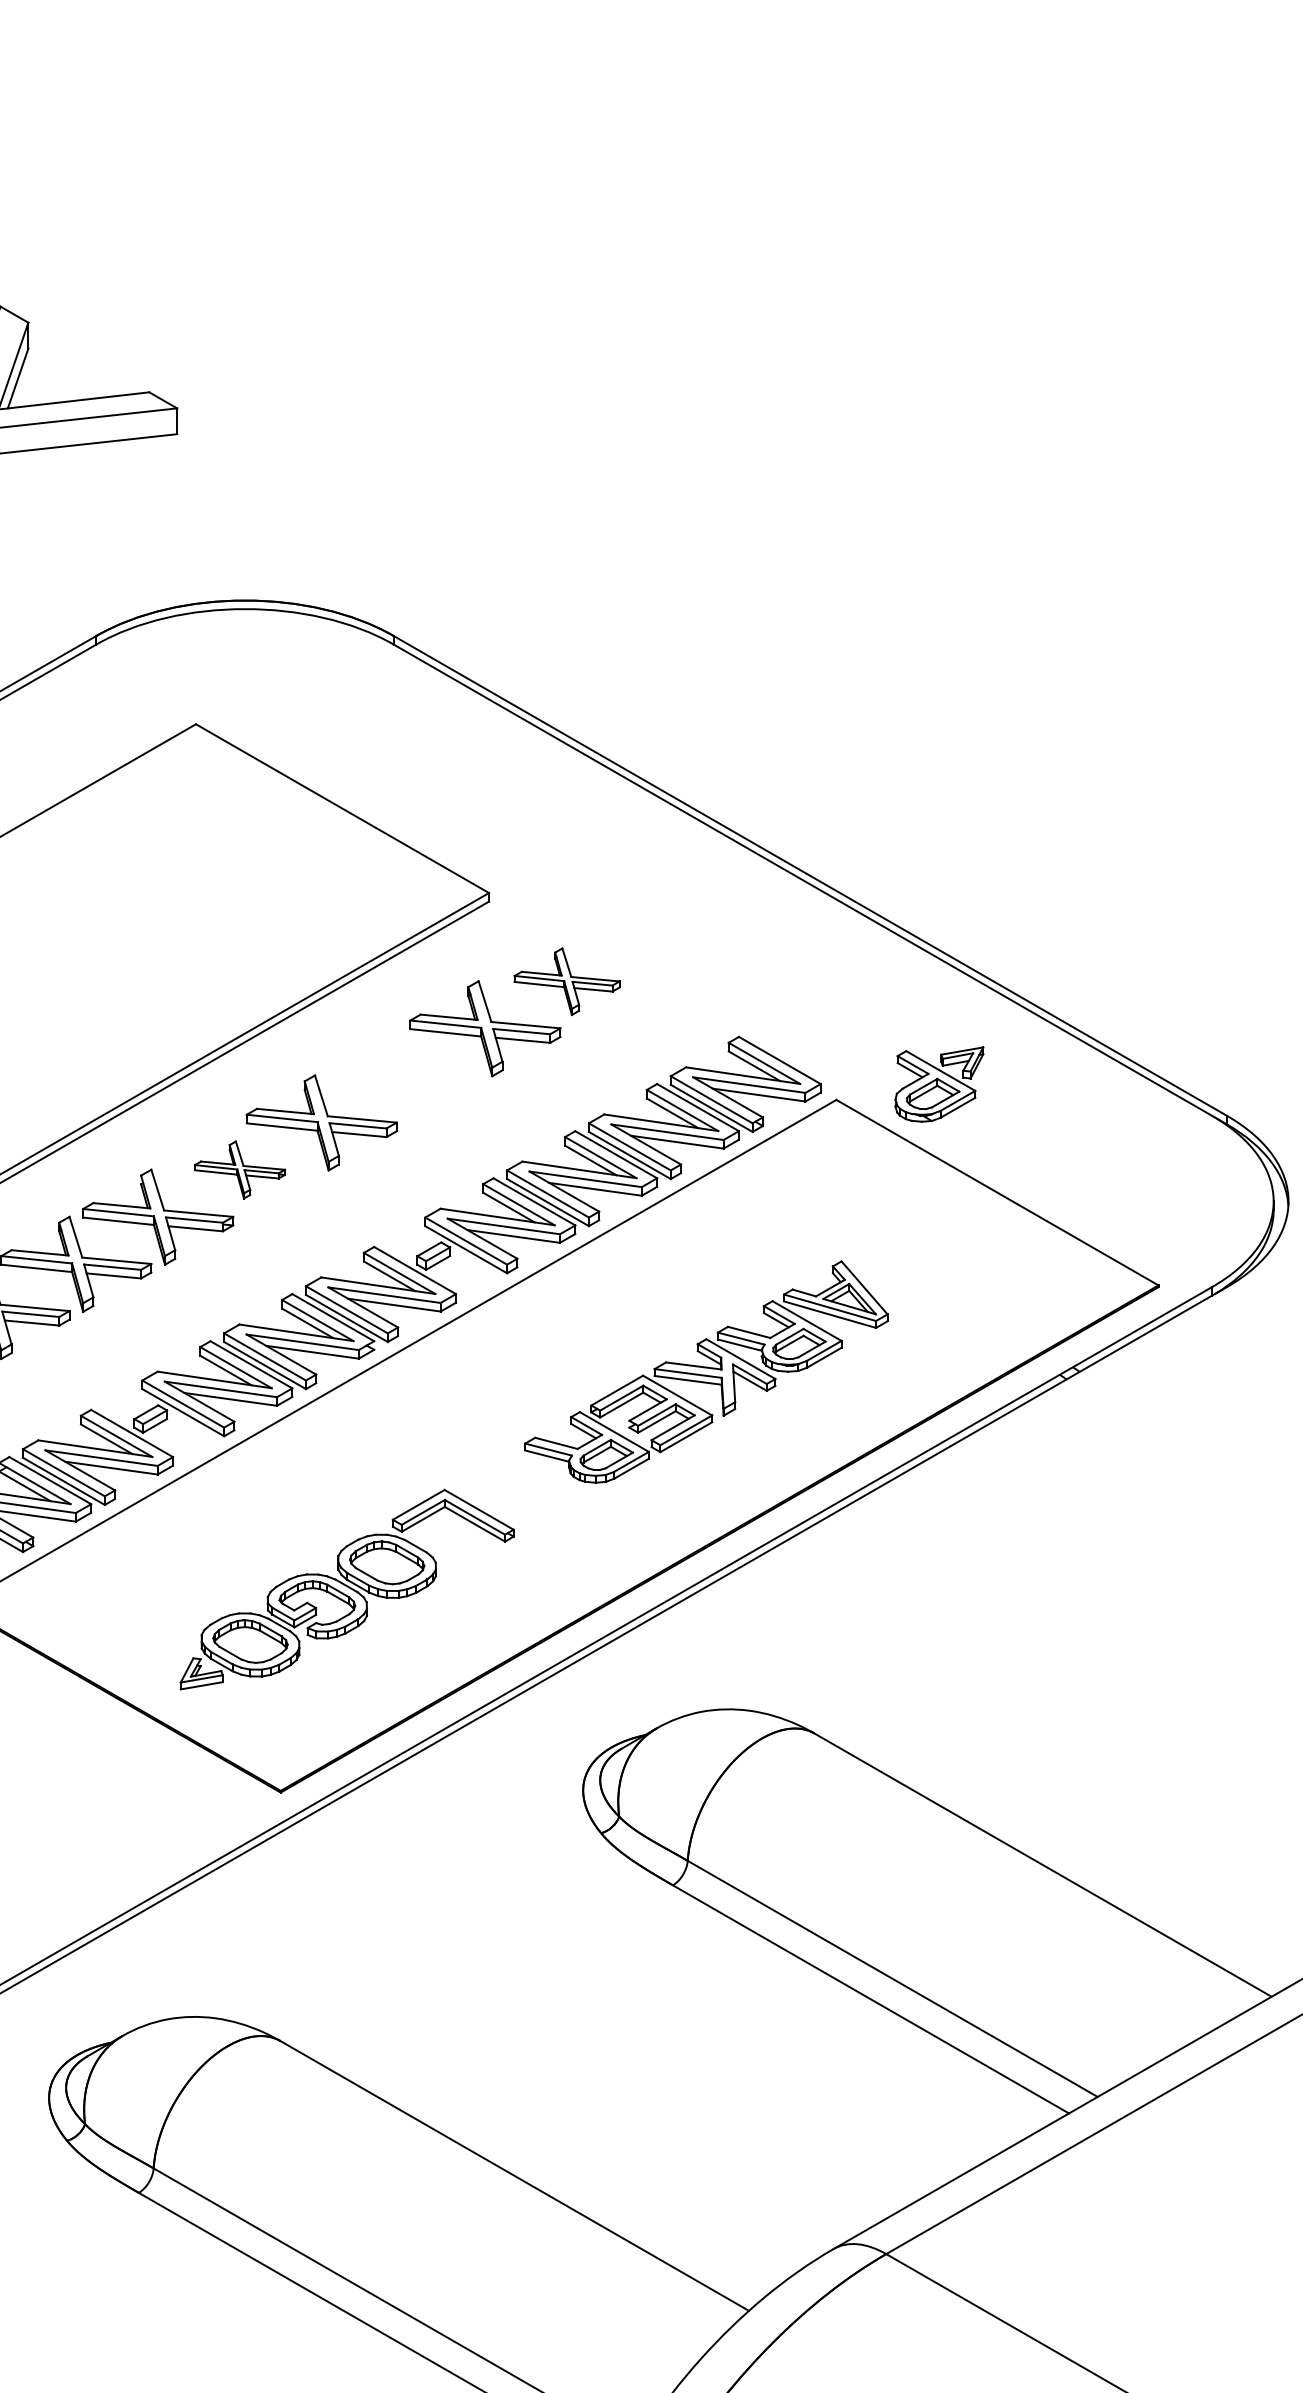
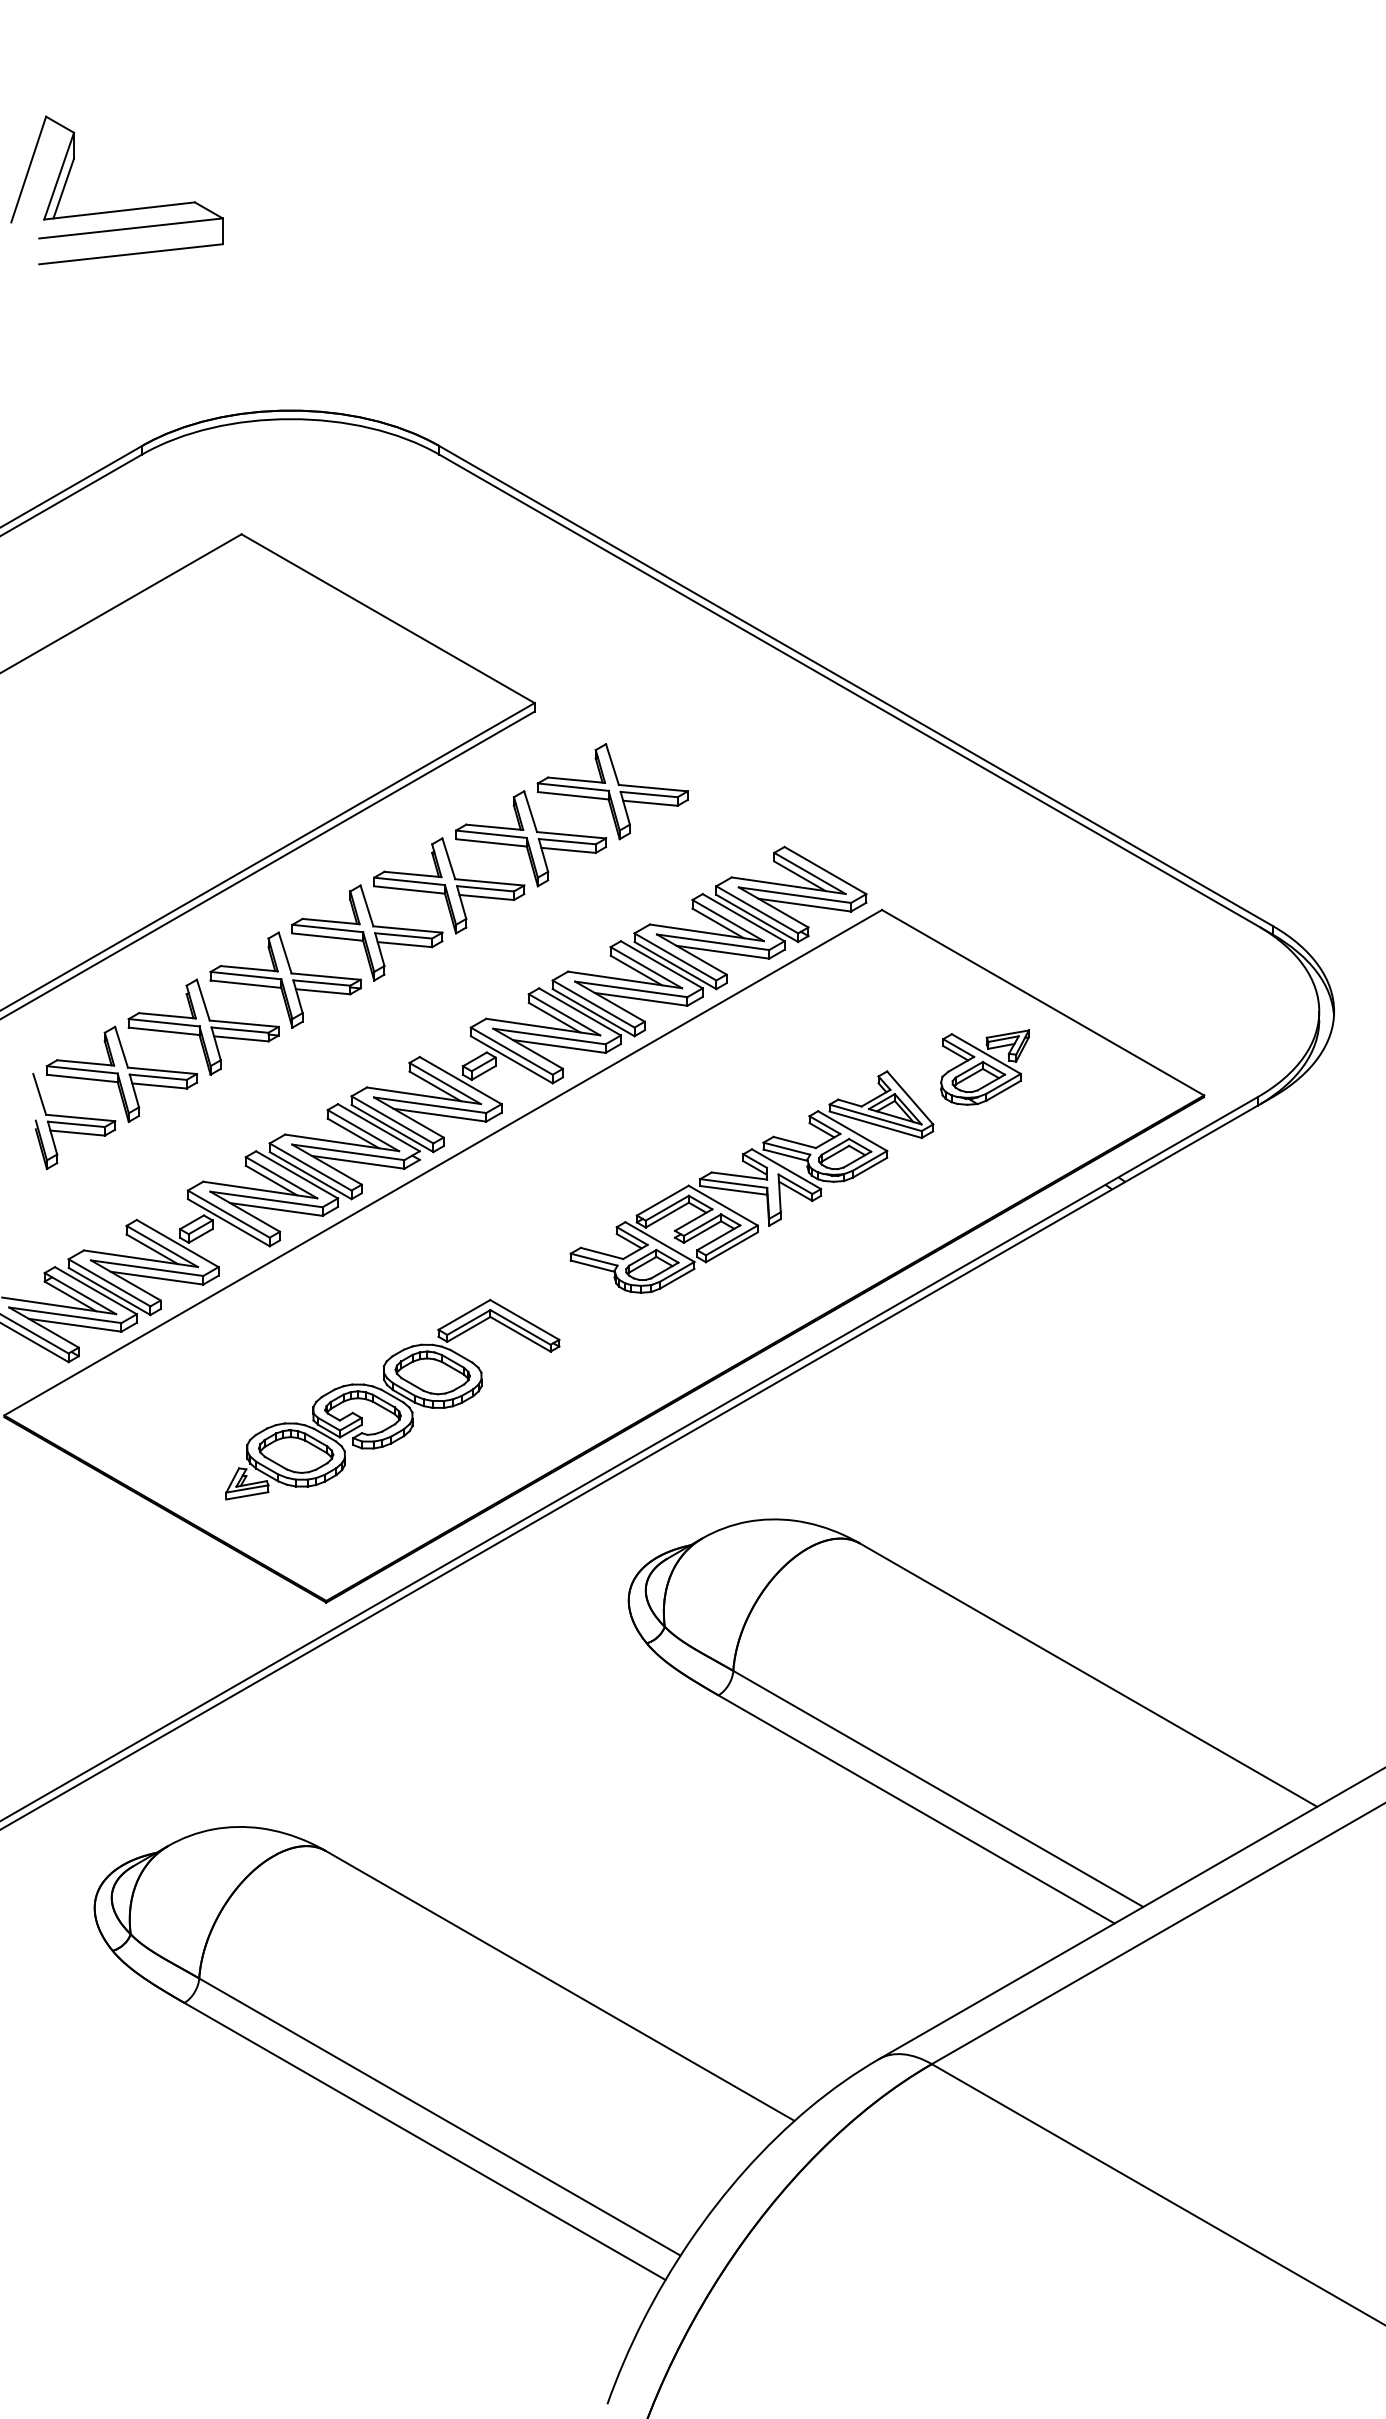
part: (566, 981) -> (612, 791), size x1.43
part: (403, 1075) -> (449, 885), added
part: (938, 1084) -> (984, 1067), moved
part: (239, 1169) -> (285, 979), size x1.67

